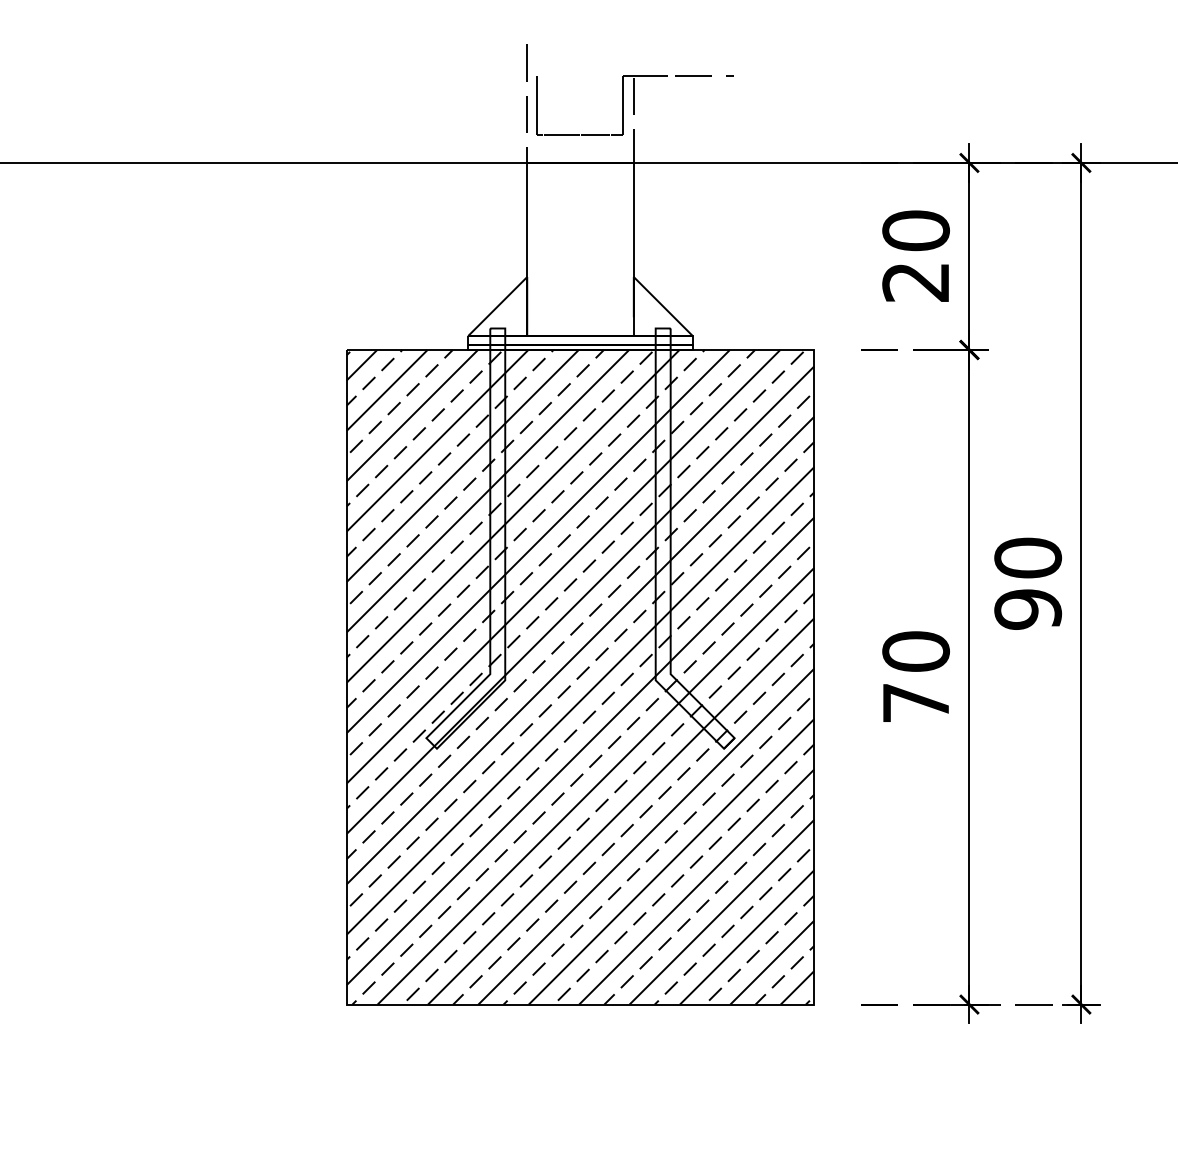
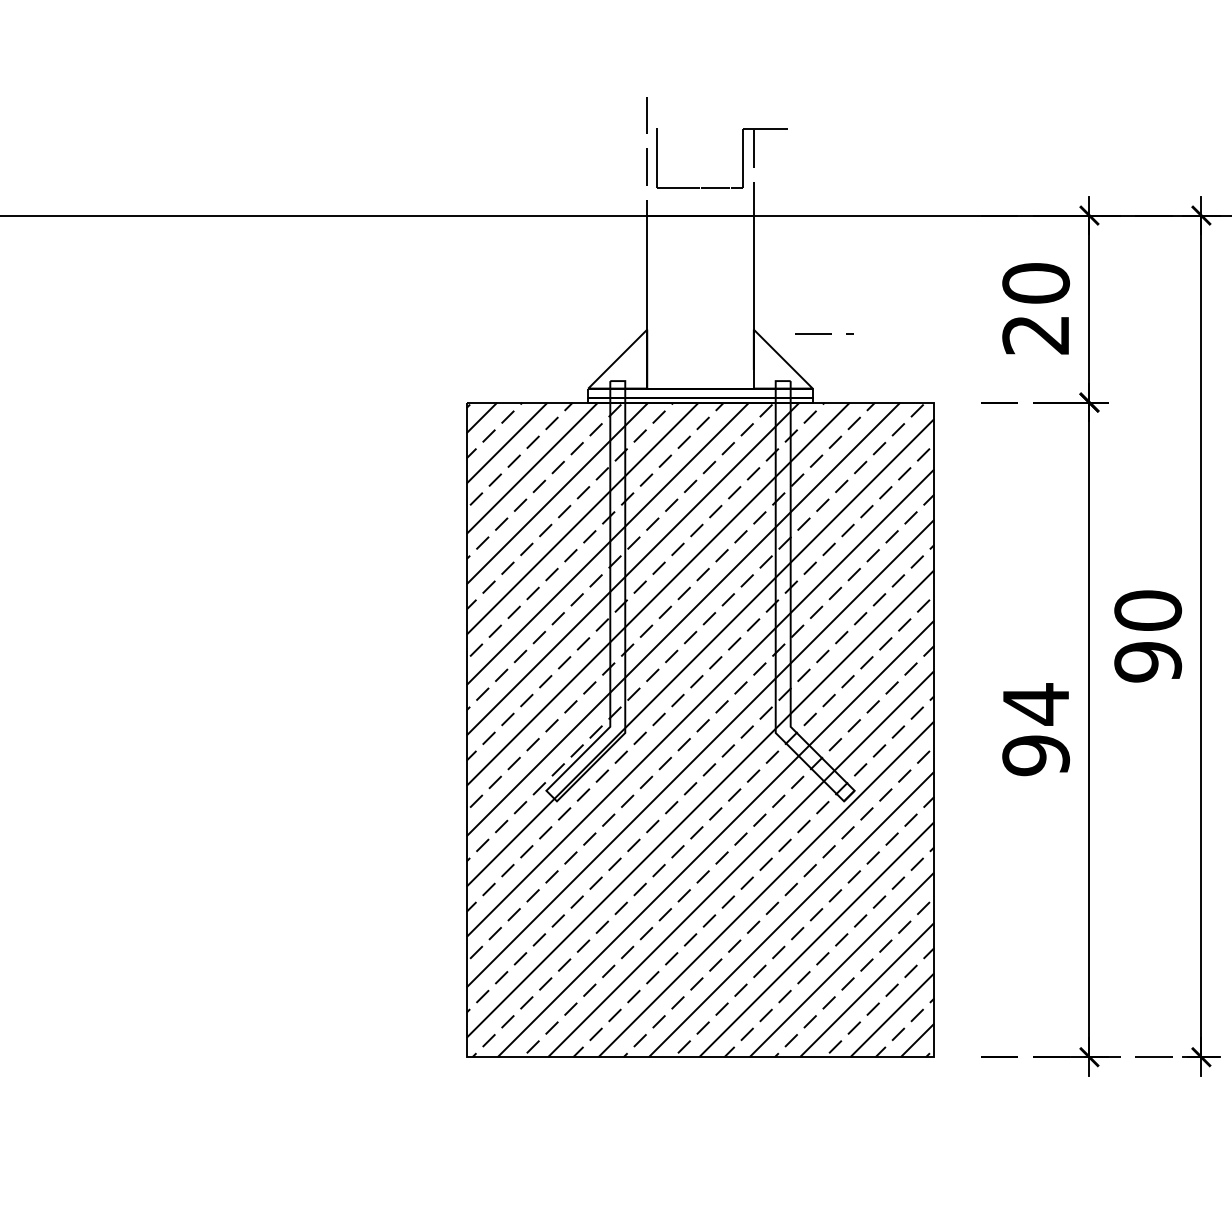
line: (704, 75) -> (824, 333), moved
text: (916, 676) -> (1036, 729), 70 -> 94

